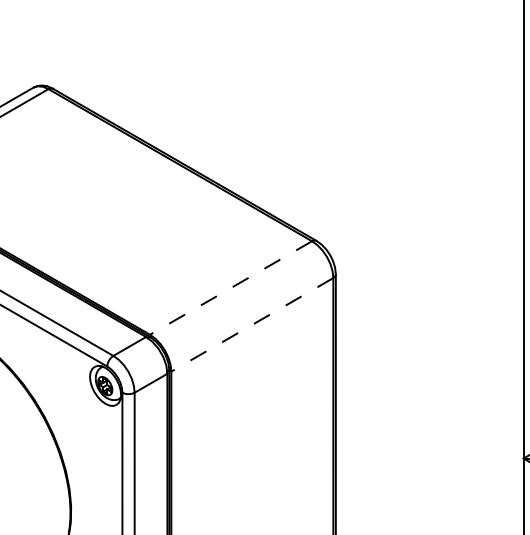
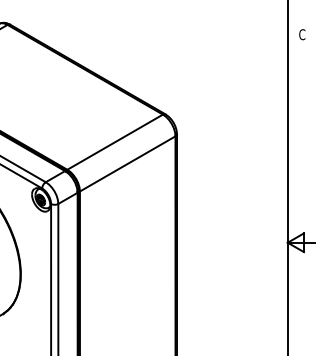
line: (229, 288) -> (114, 142), dashed -> solid
line: (251, 325) -> (127, 164), dashed -> solid

